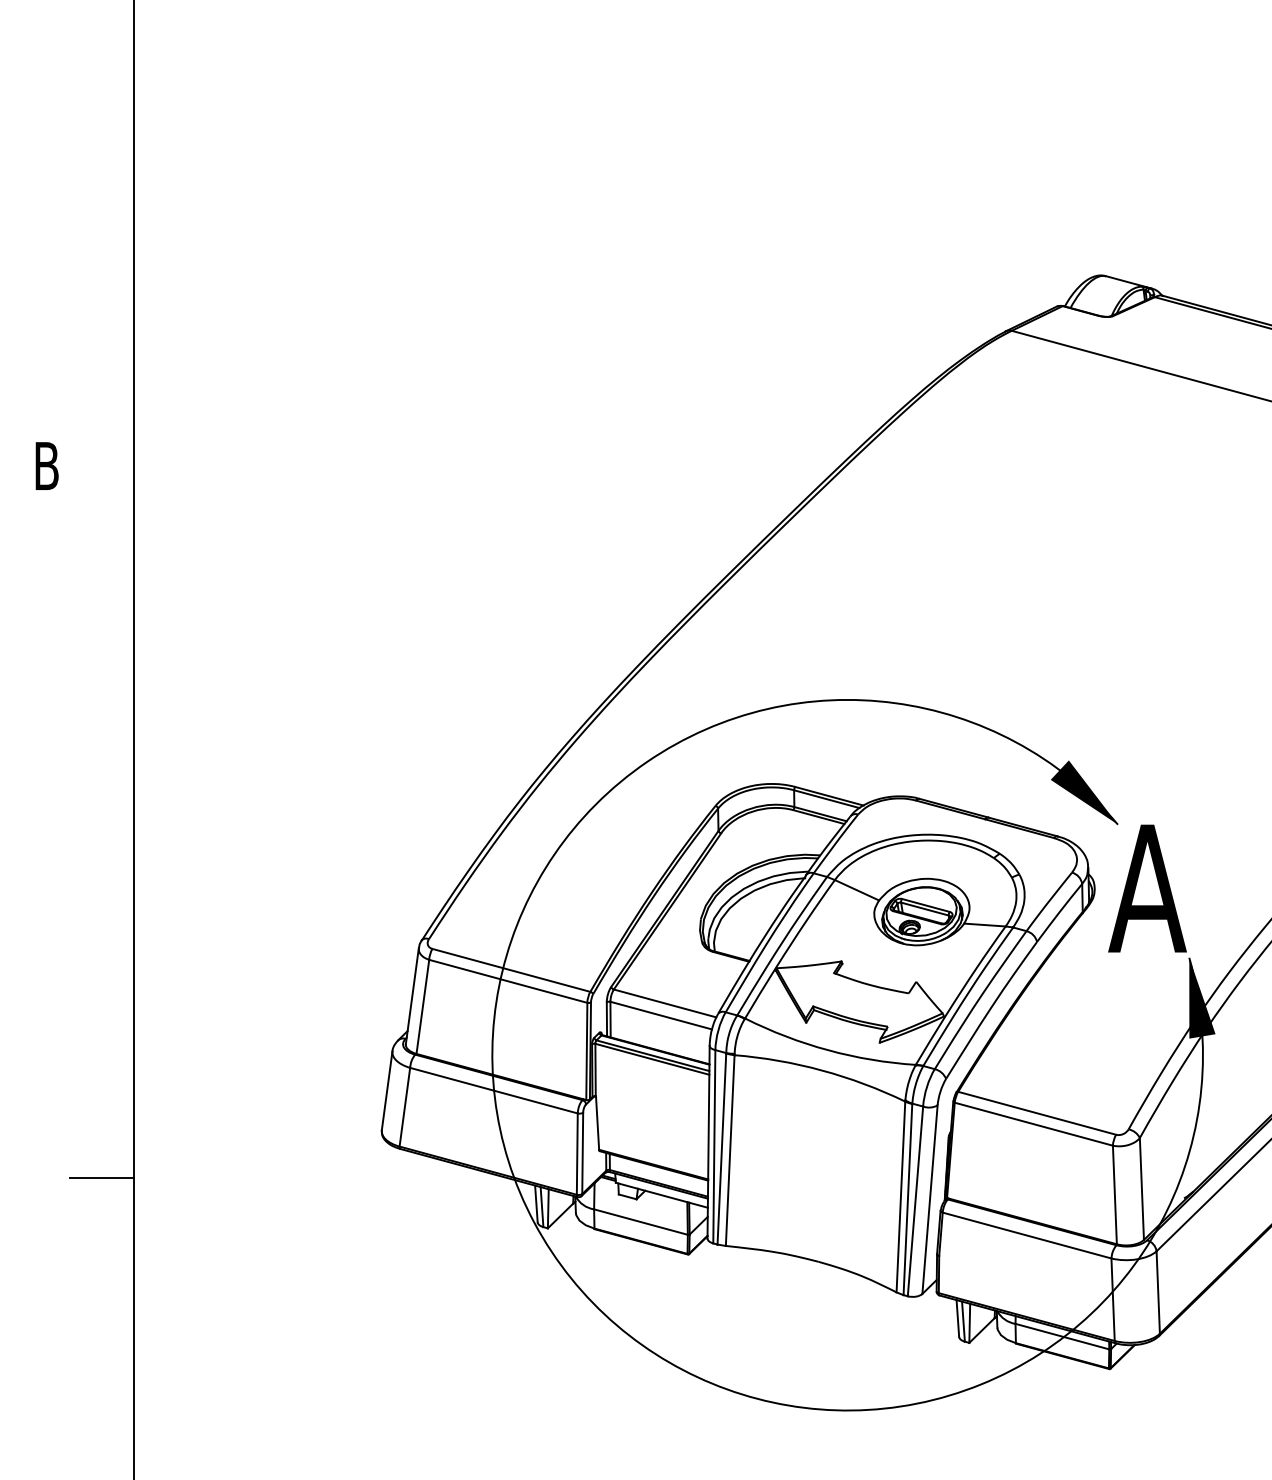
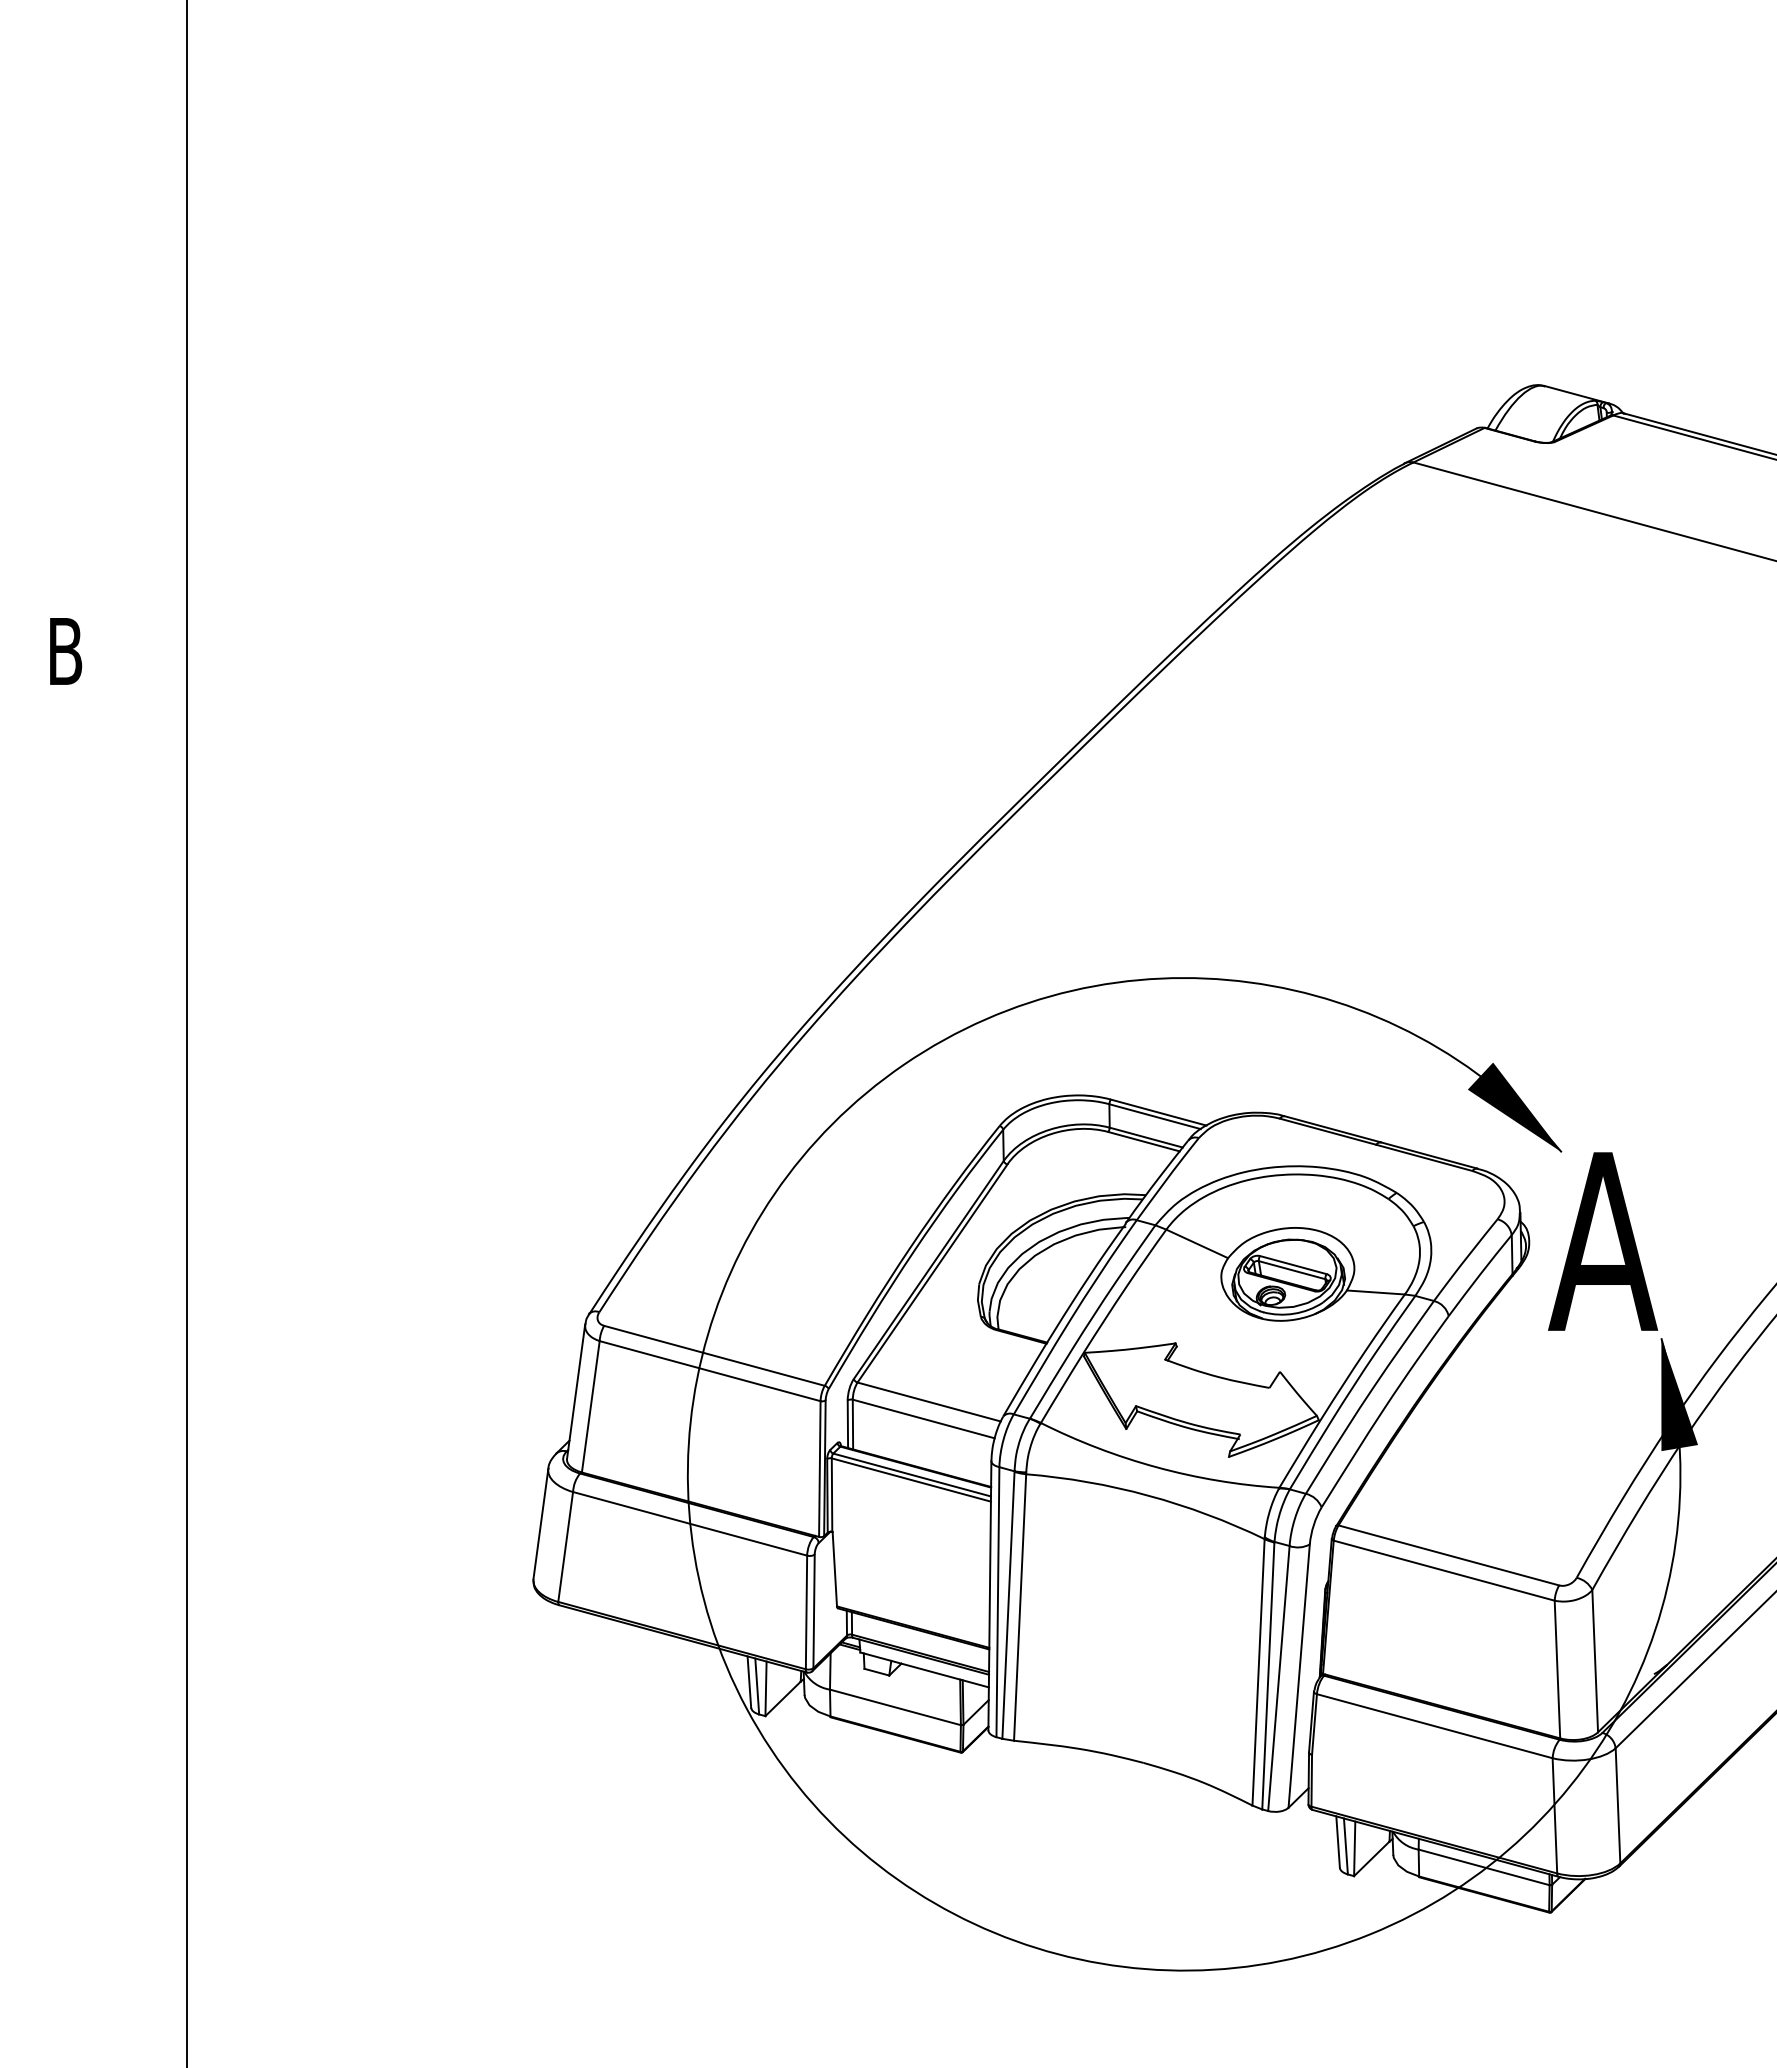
line: (101, 1177) -> (141, 1645), removed

